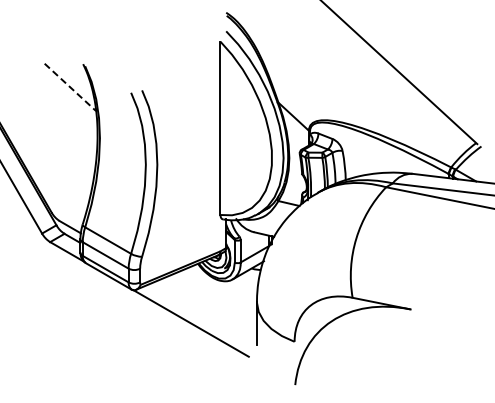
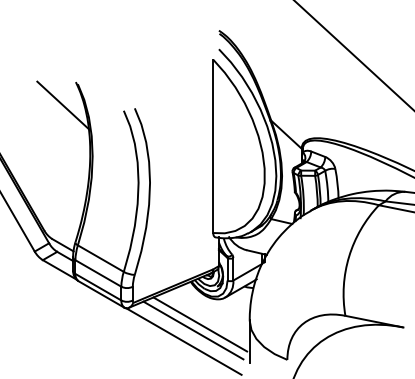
line: (70, 87) -> (63, 105), dashed -> solid
line: (207, 306) -> (200, 324), added
line: (200, 312) -> (193, 330), added

